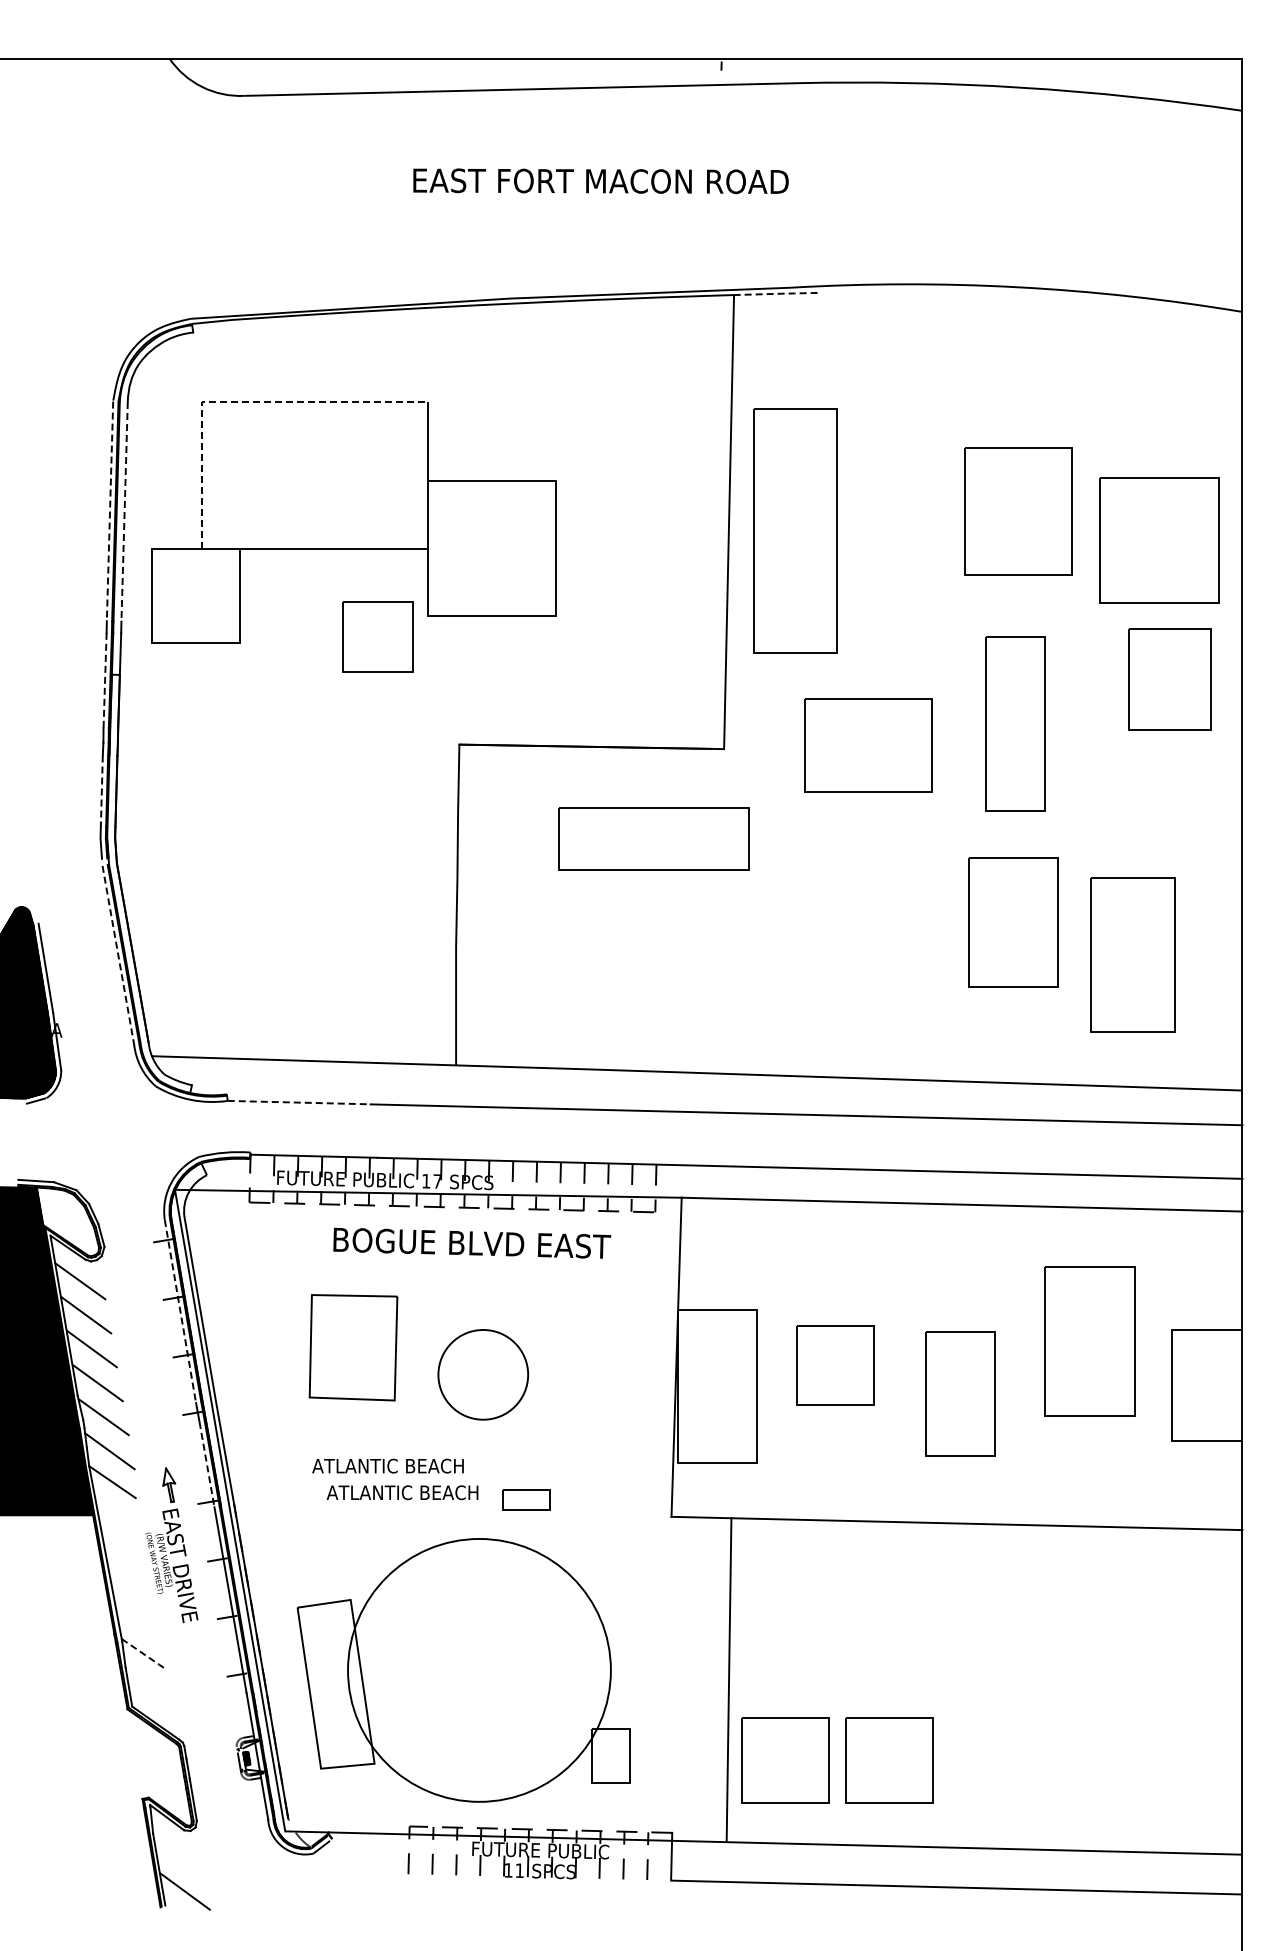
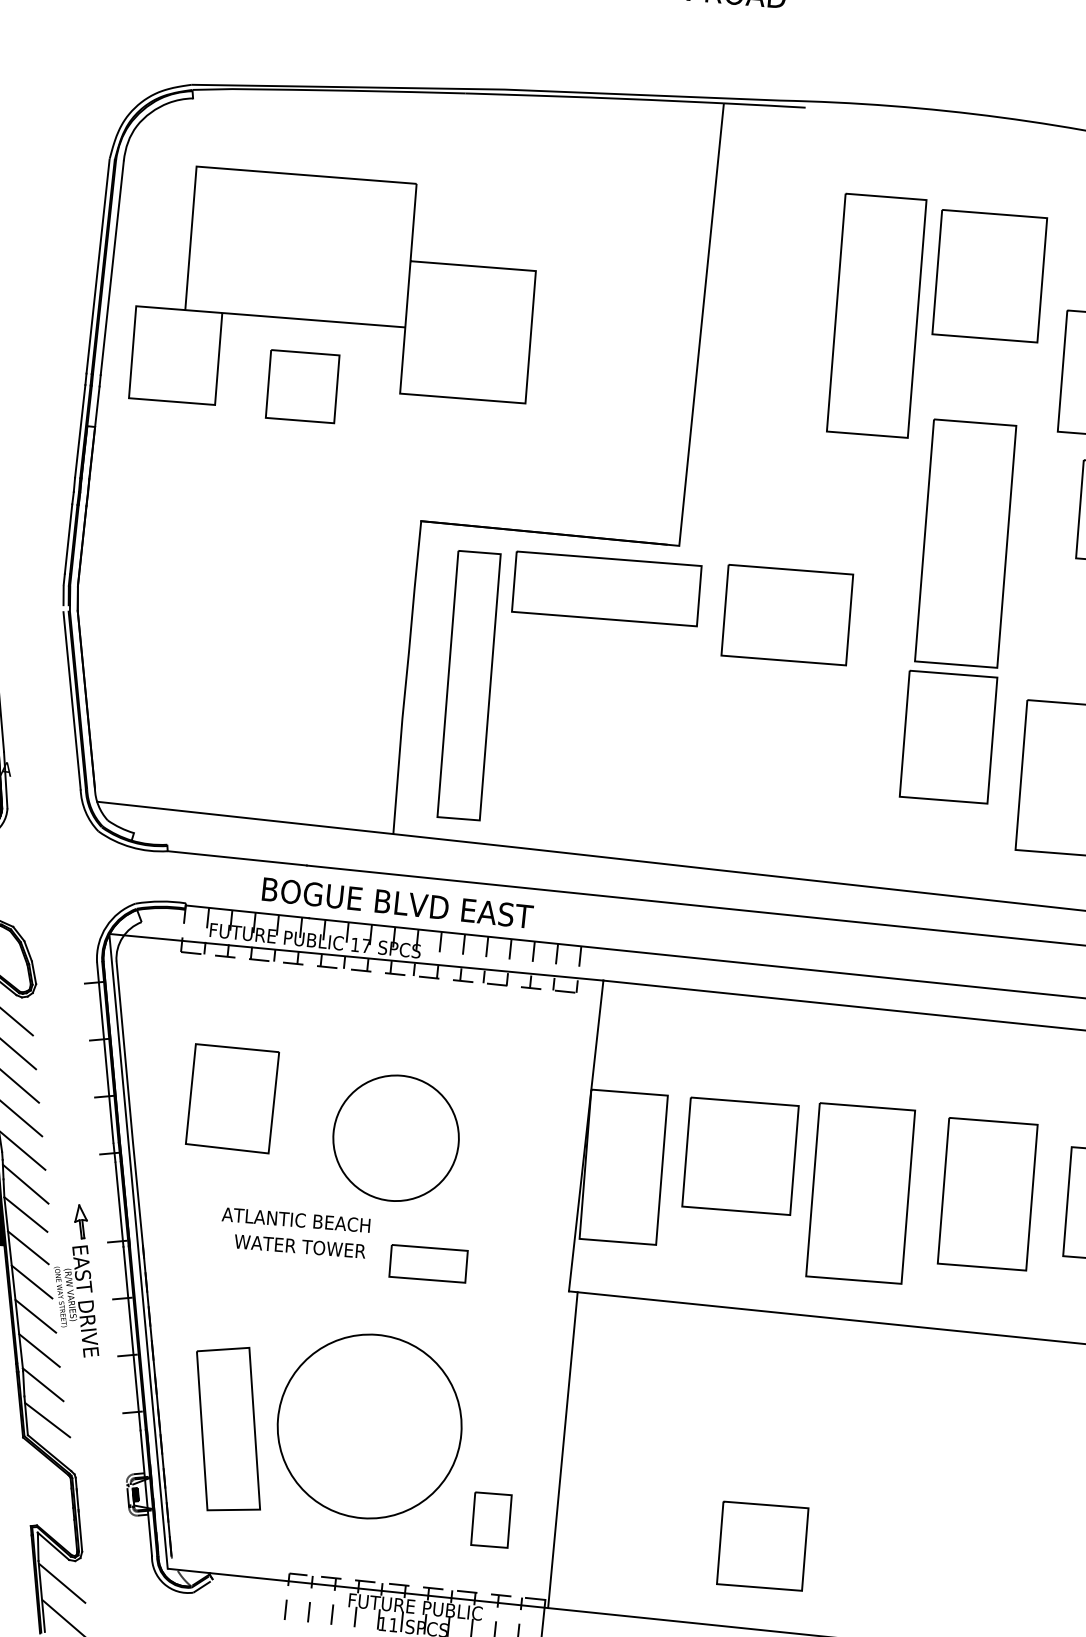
line: (776, 293) -> (765, 105), dashed -> solid
line: (241, 401) -> (234, 169), dashed -> solid
line: (110, 511) -> (98, 266), dashed -> solid
line: (124, 511) -> (112, 267), dashed -> solid
part: (1018, 511) -> (989, 276), moved
part: (795, 530) -> (876, 315), moved
part: (377, 636) -> (302, 385), moved
line: (105, 680) -> (80, 431), dashed -> solid
part: (1015, 723) -> (965, 543), size x1.43
part: (868, 745) -> (787, 614), moved
line: (101, 791) -> (68, 539), dashed -> solid
part: (653, 838) -> (606, 588), moved
part: (521, 908) -> (469, 685), added
line: (118, 956) -> (72, 701), dashed -> solid
line: (299, 1102) -> (237, 858), dashed -> solid
text: (472, 1242) -> (398, 902), moved
line: (180, 1311) -> (105, 1053), dashed -> solid
part: (1089, 1341) -> (987, 1194), moved
part: (353, 1347) -> (232, 1098), moved
part: (835, 1365) -> (740, 1156), size x1.43
circle: (483, 1374) -> (396, 1137), size x1.43
part: (960, 1393) -> (860, 1193), size x1.43
line: (207, 1465) -> (119, 1205), dashed -> solid
text: (402, 1492) -> (308, 1246), ATLANTIC BEACH -> WATER TOWER
part: (526, 1499) -> (428, 1263), size x1.67
line: (117, 1515) -> (28, 1247), added
line: (124, 1550) -> (32, 1282), added
line: (130, 1584) -> (35, 1315), added
line: (137, 1619) -> (39, 1350), added
line: (143, 1654) -> (42, 1385), dashed -> solid
circle: (479, 1670) -> (369, 1426), size x0.71
line: (728, 1679) -> (562, 1449), moved
line: (150, 1689) -> (47, 1419), added
part: (785, 1760) -> (661, 1538), removed
line: (179, 1854) -> (62, 1583), added

